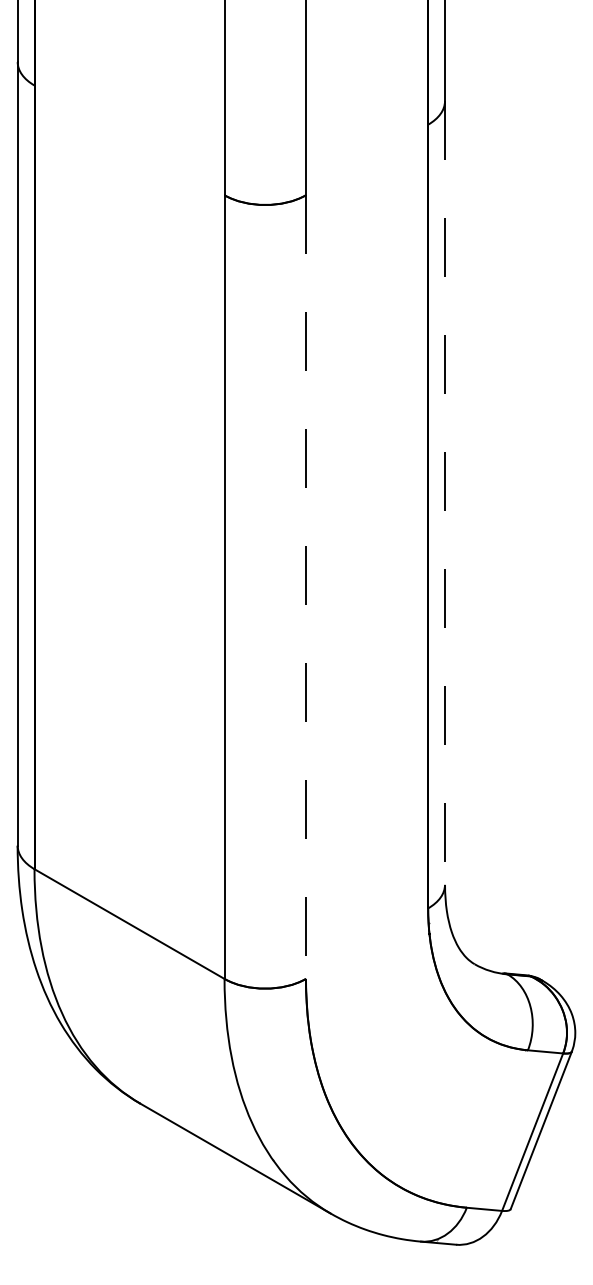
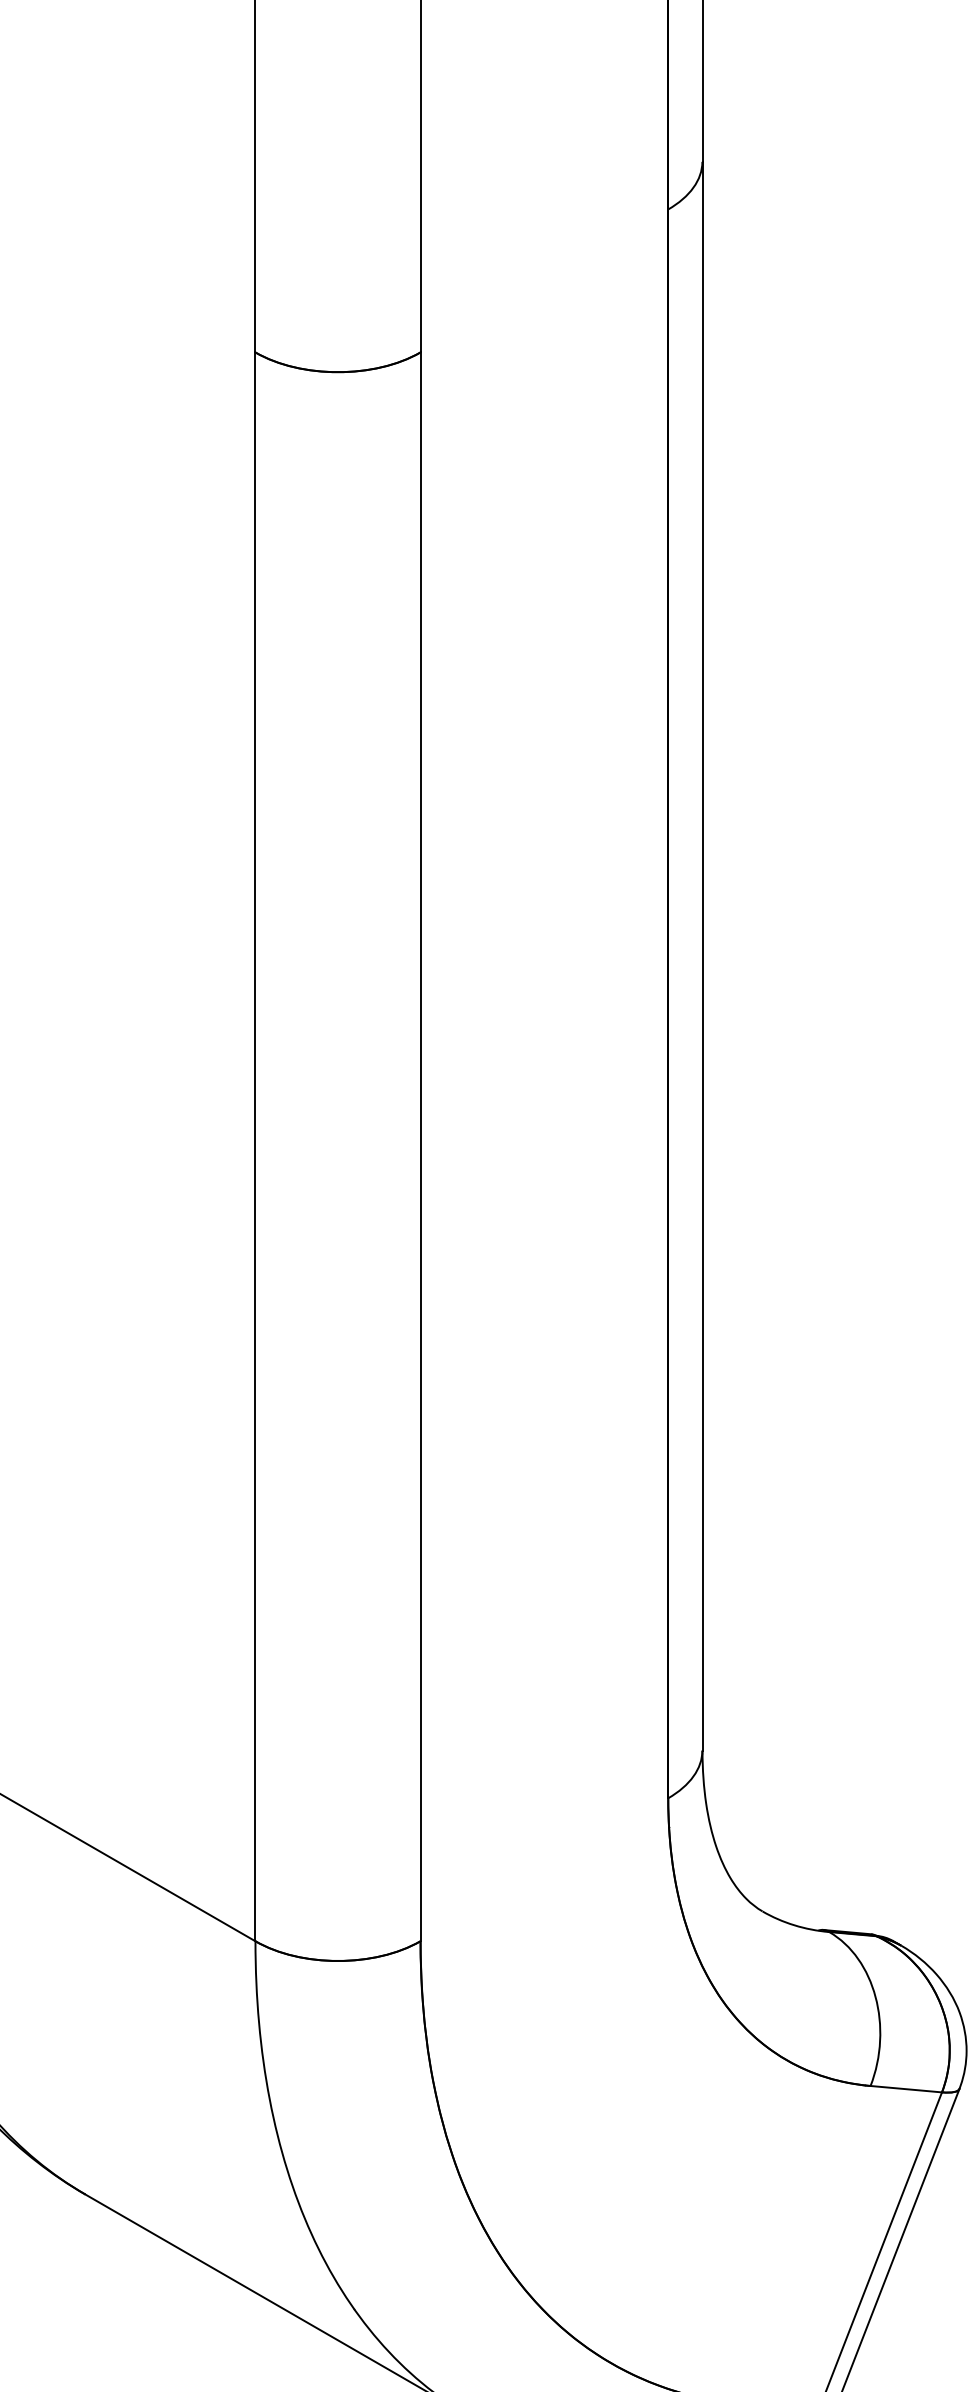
line: (445, 493) -> (703, 957), dashed -> solid
line: (305, 587) -> (419, 1147), dashed -> solid

